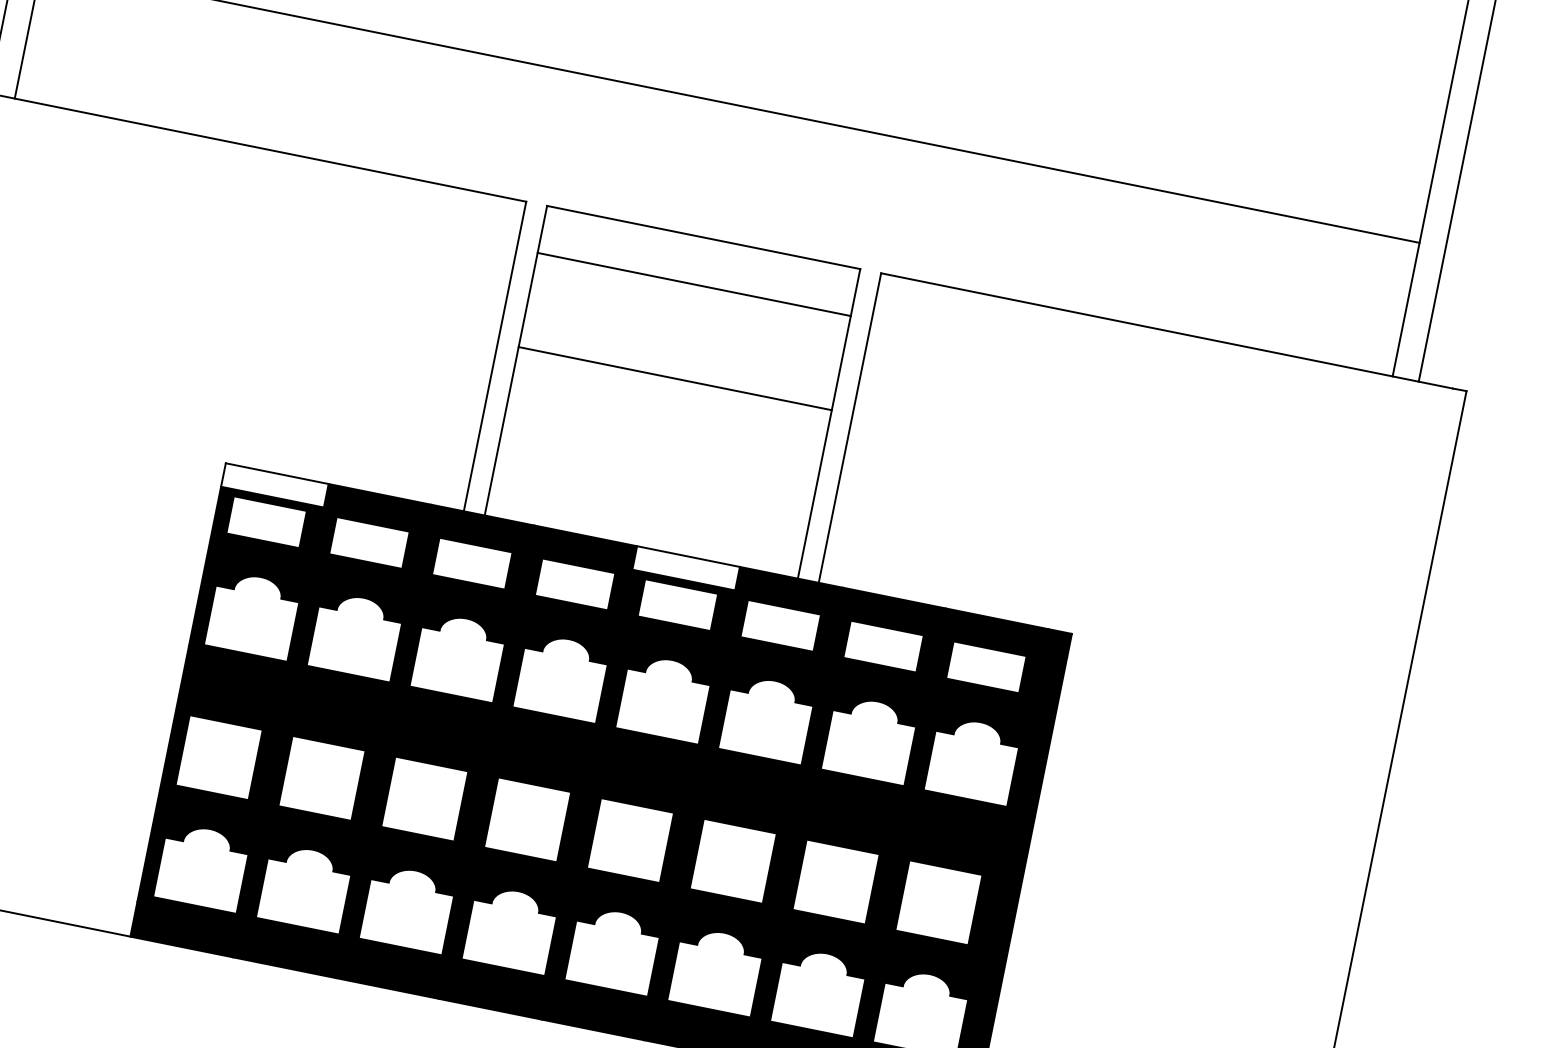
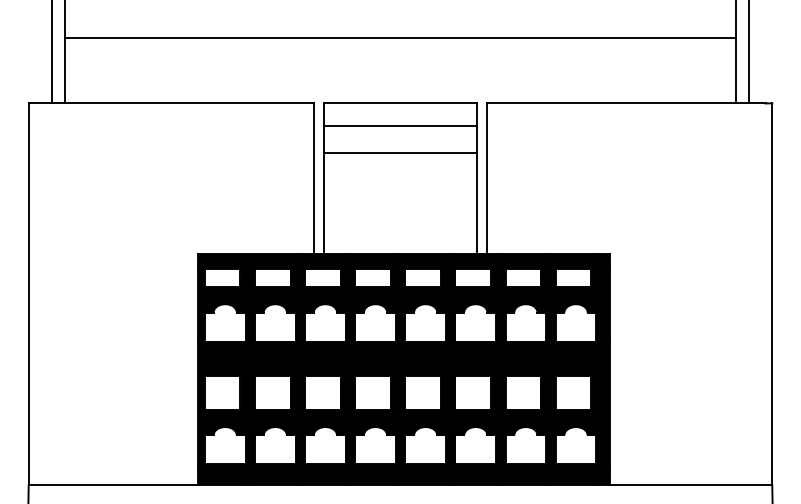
line: (675, 379) -> (400, 153), moved
fill: (275, 484) -> (223, 259), added
fill: (686, 567) -> (423, 259), added

